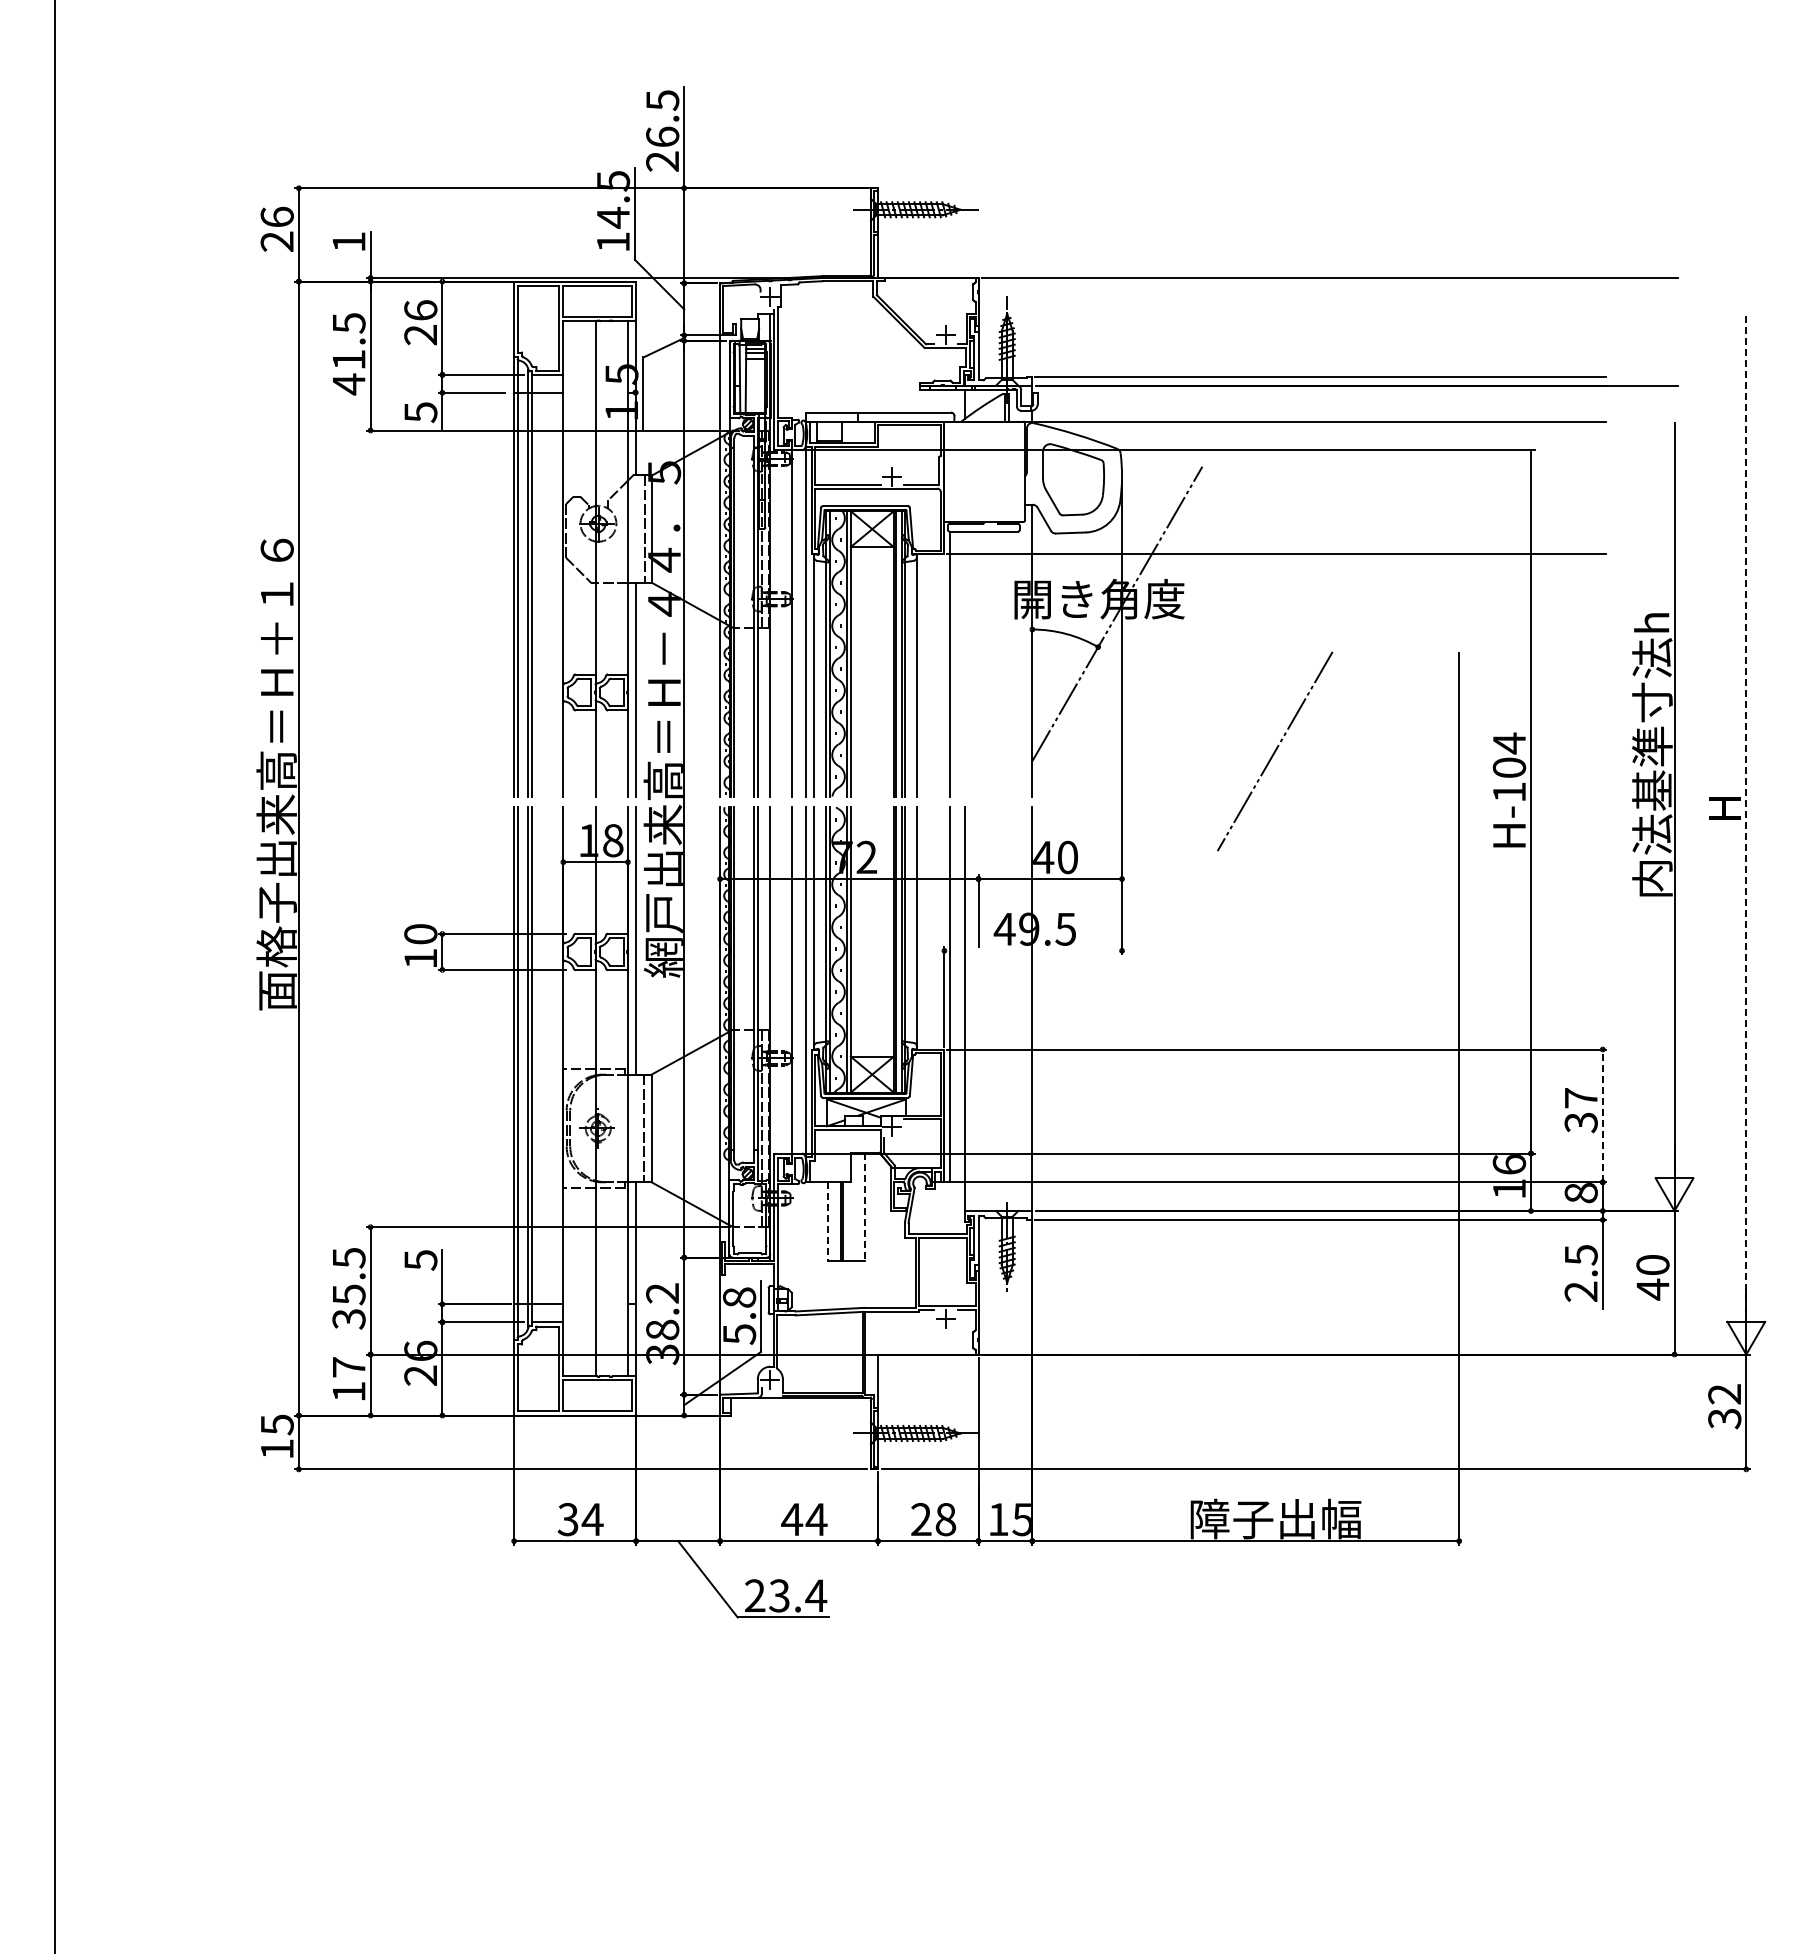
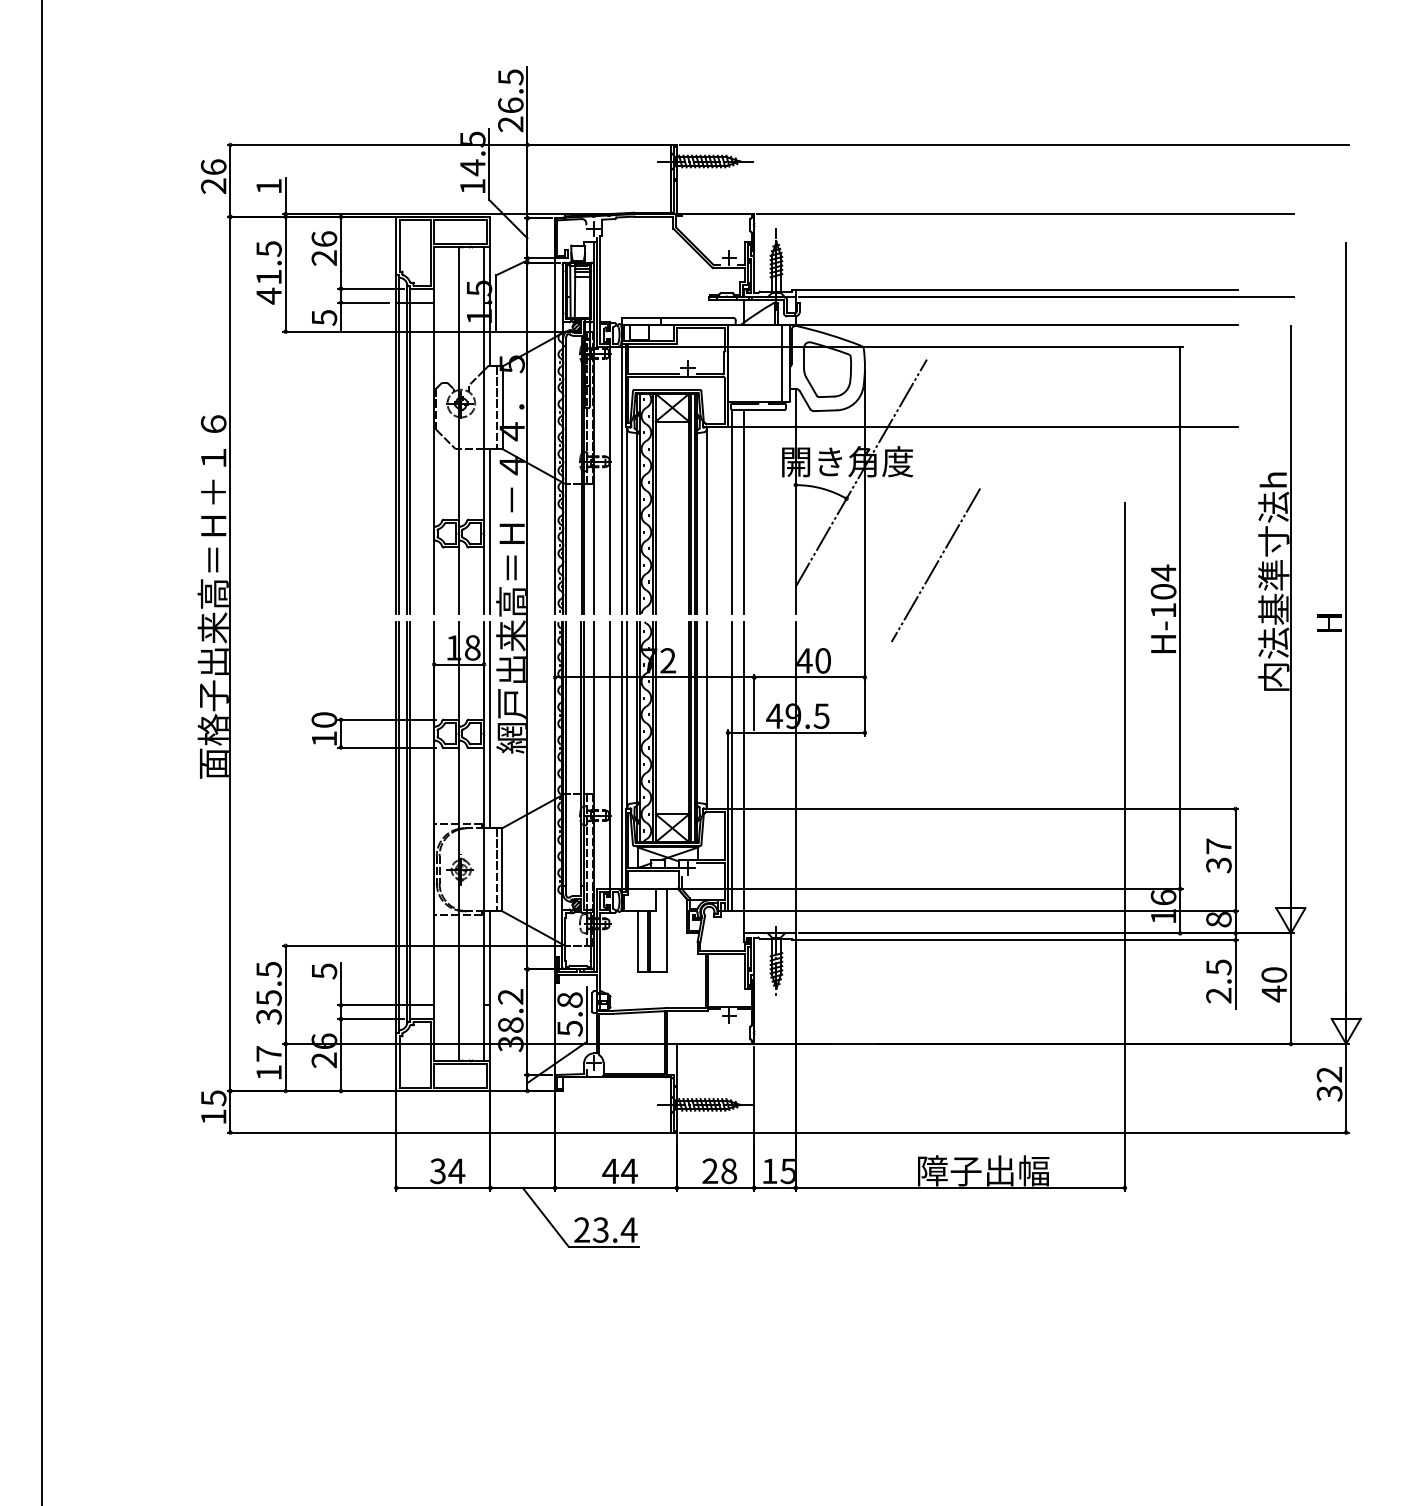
line: (1315, 188) -> (1014, 145), added
line: (1014, 471) -> (782, 363), added
line: (964, 663) -> (743, 511), added
line: (1275, 751) -> (936, 565), moved
line: (1746, 816) -> (1346, 629), dashed -> solid
line: (1033, 950) -> (796, 732), added
line: (1602, 1115) -> (1235, 859), dashed -> solid
line: (865, 1207) -> (667, 930), dashed -> solid
line: (827, 1222) -> (637, 942), dashed -> solid

